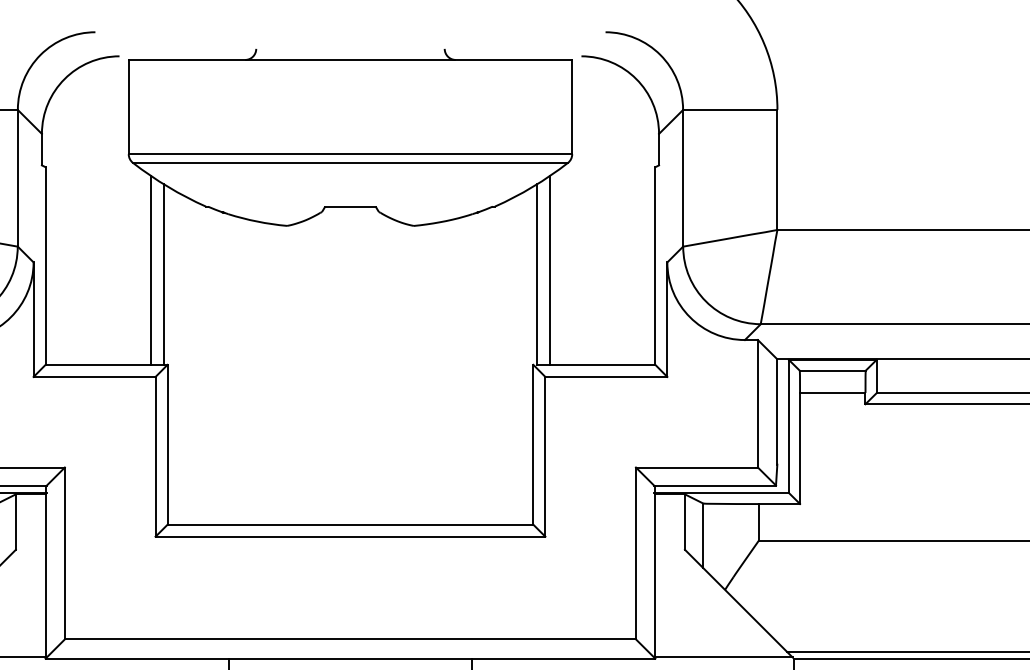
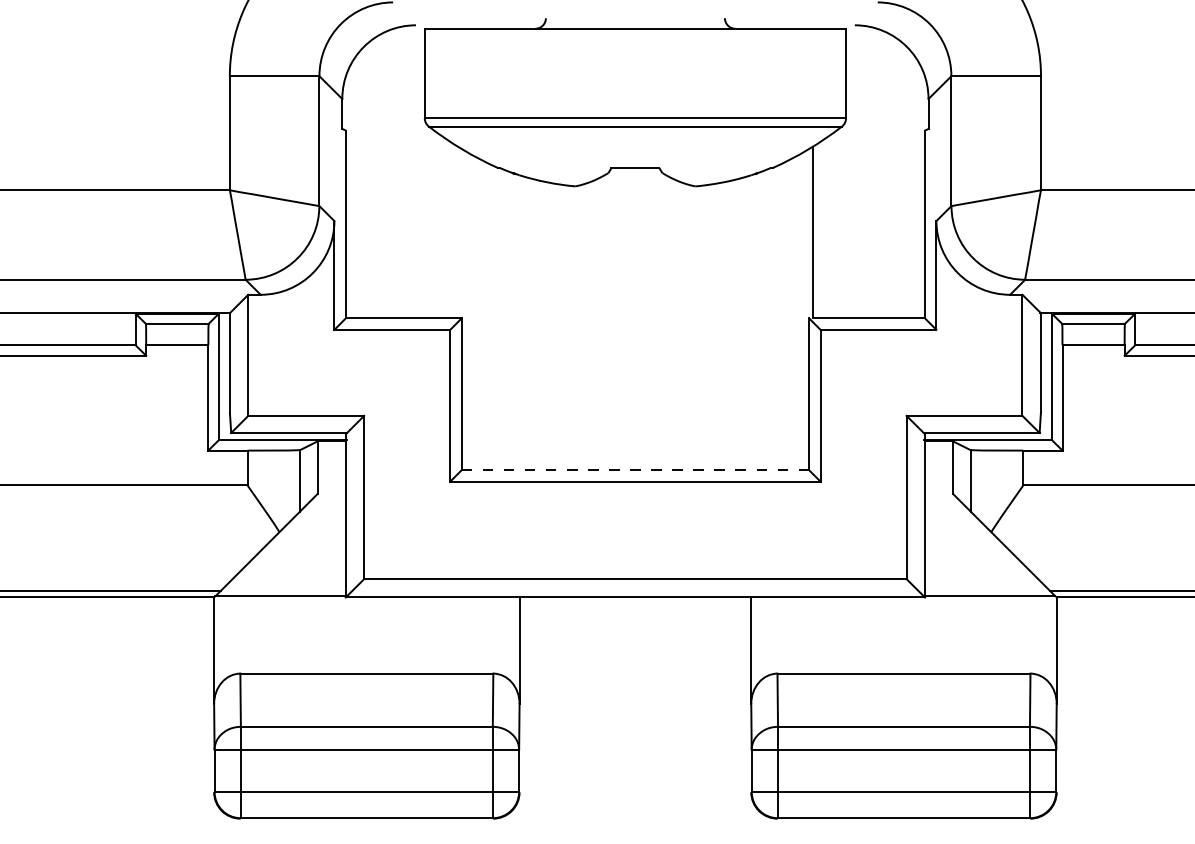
line: (151, 270) -> (446, 228), removed
line: (549, 270) -> (824, 228), removed
line: (163, 274) -> (457, 232), removed
line: (350, 524) -> (635, 470), solid -> dashed

